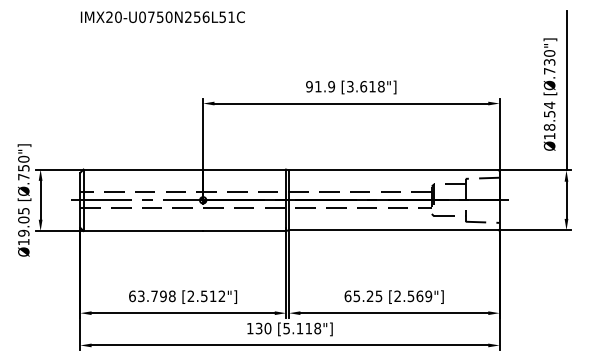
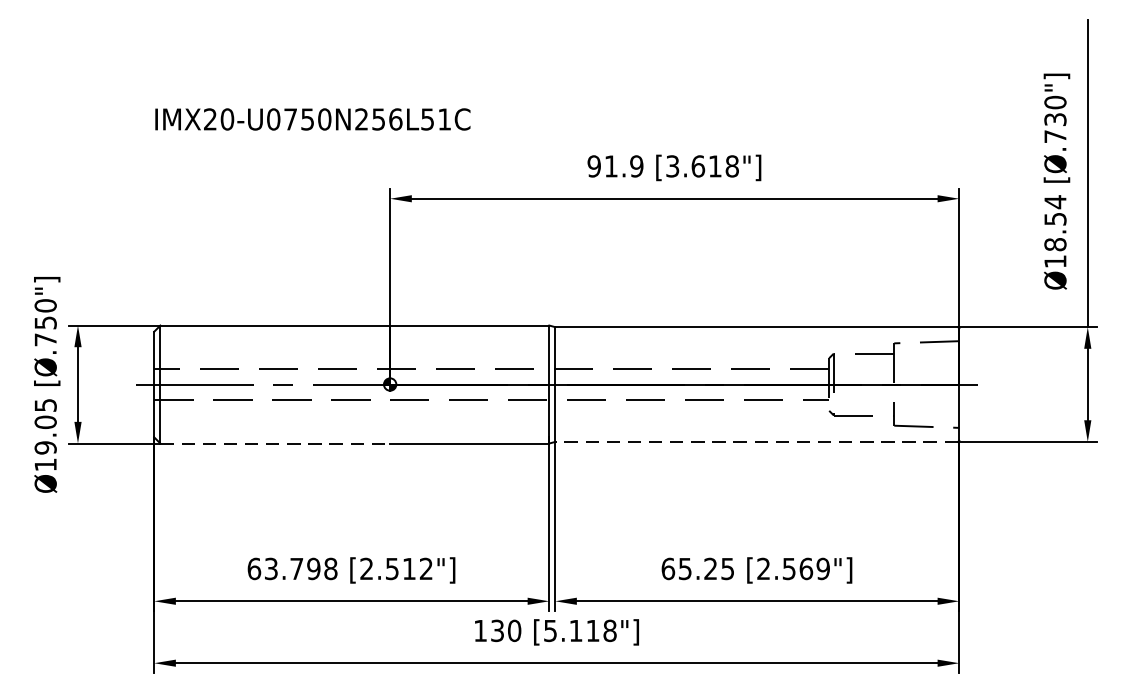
text: (162, 16) -> (312, 117), moved
line: (394, 230) -> (757, 442), solid -> dashed
line: (143, 231) -> (275, 444), solid -> dashed

